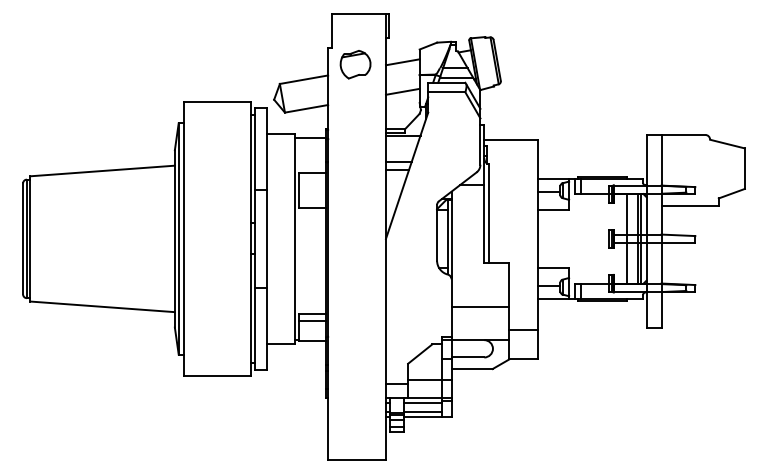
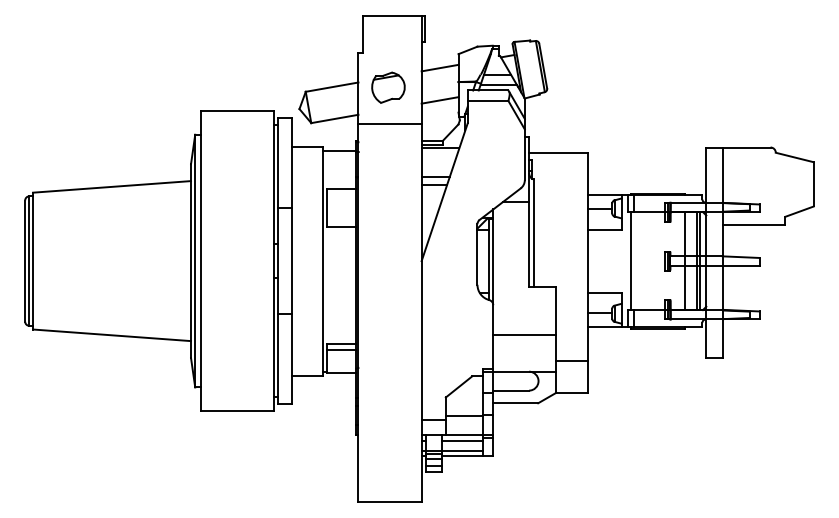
part: (355, 64) -> (388, 87), moved
line: (356, 113) -> (389, 124), added
line: (578, 239) -> (631, 261), added

